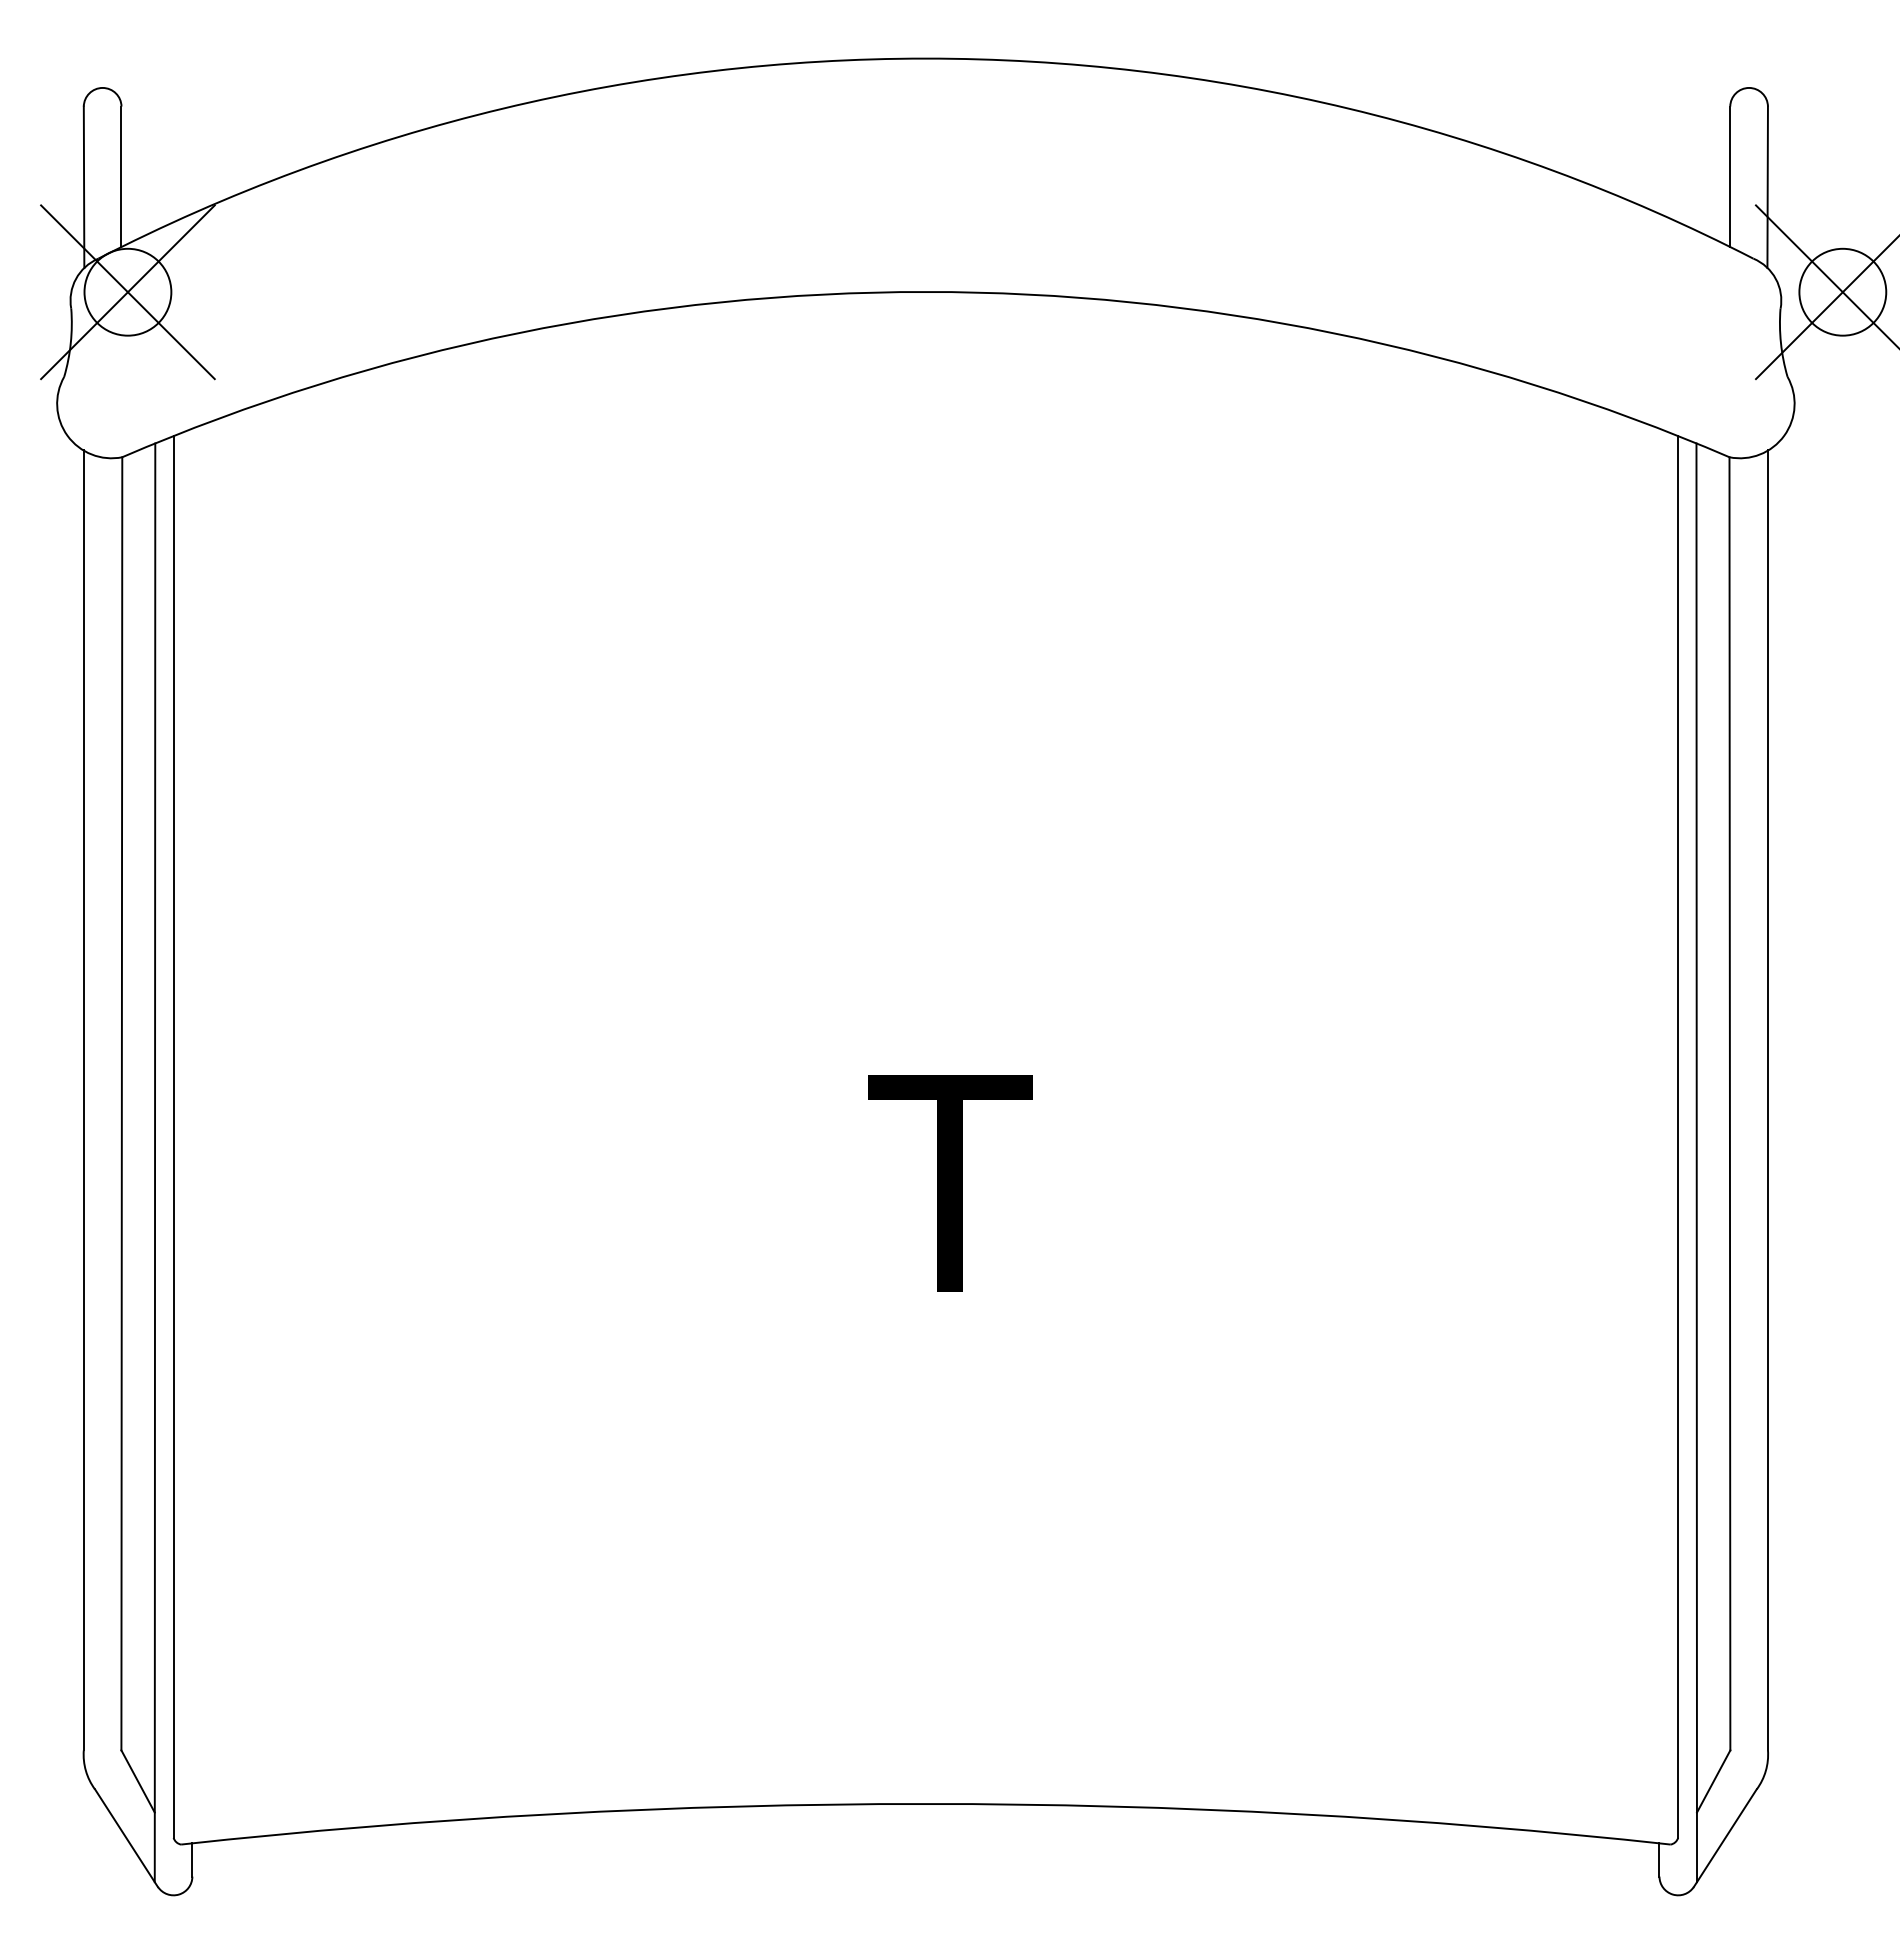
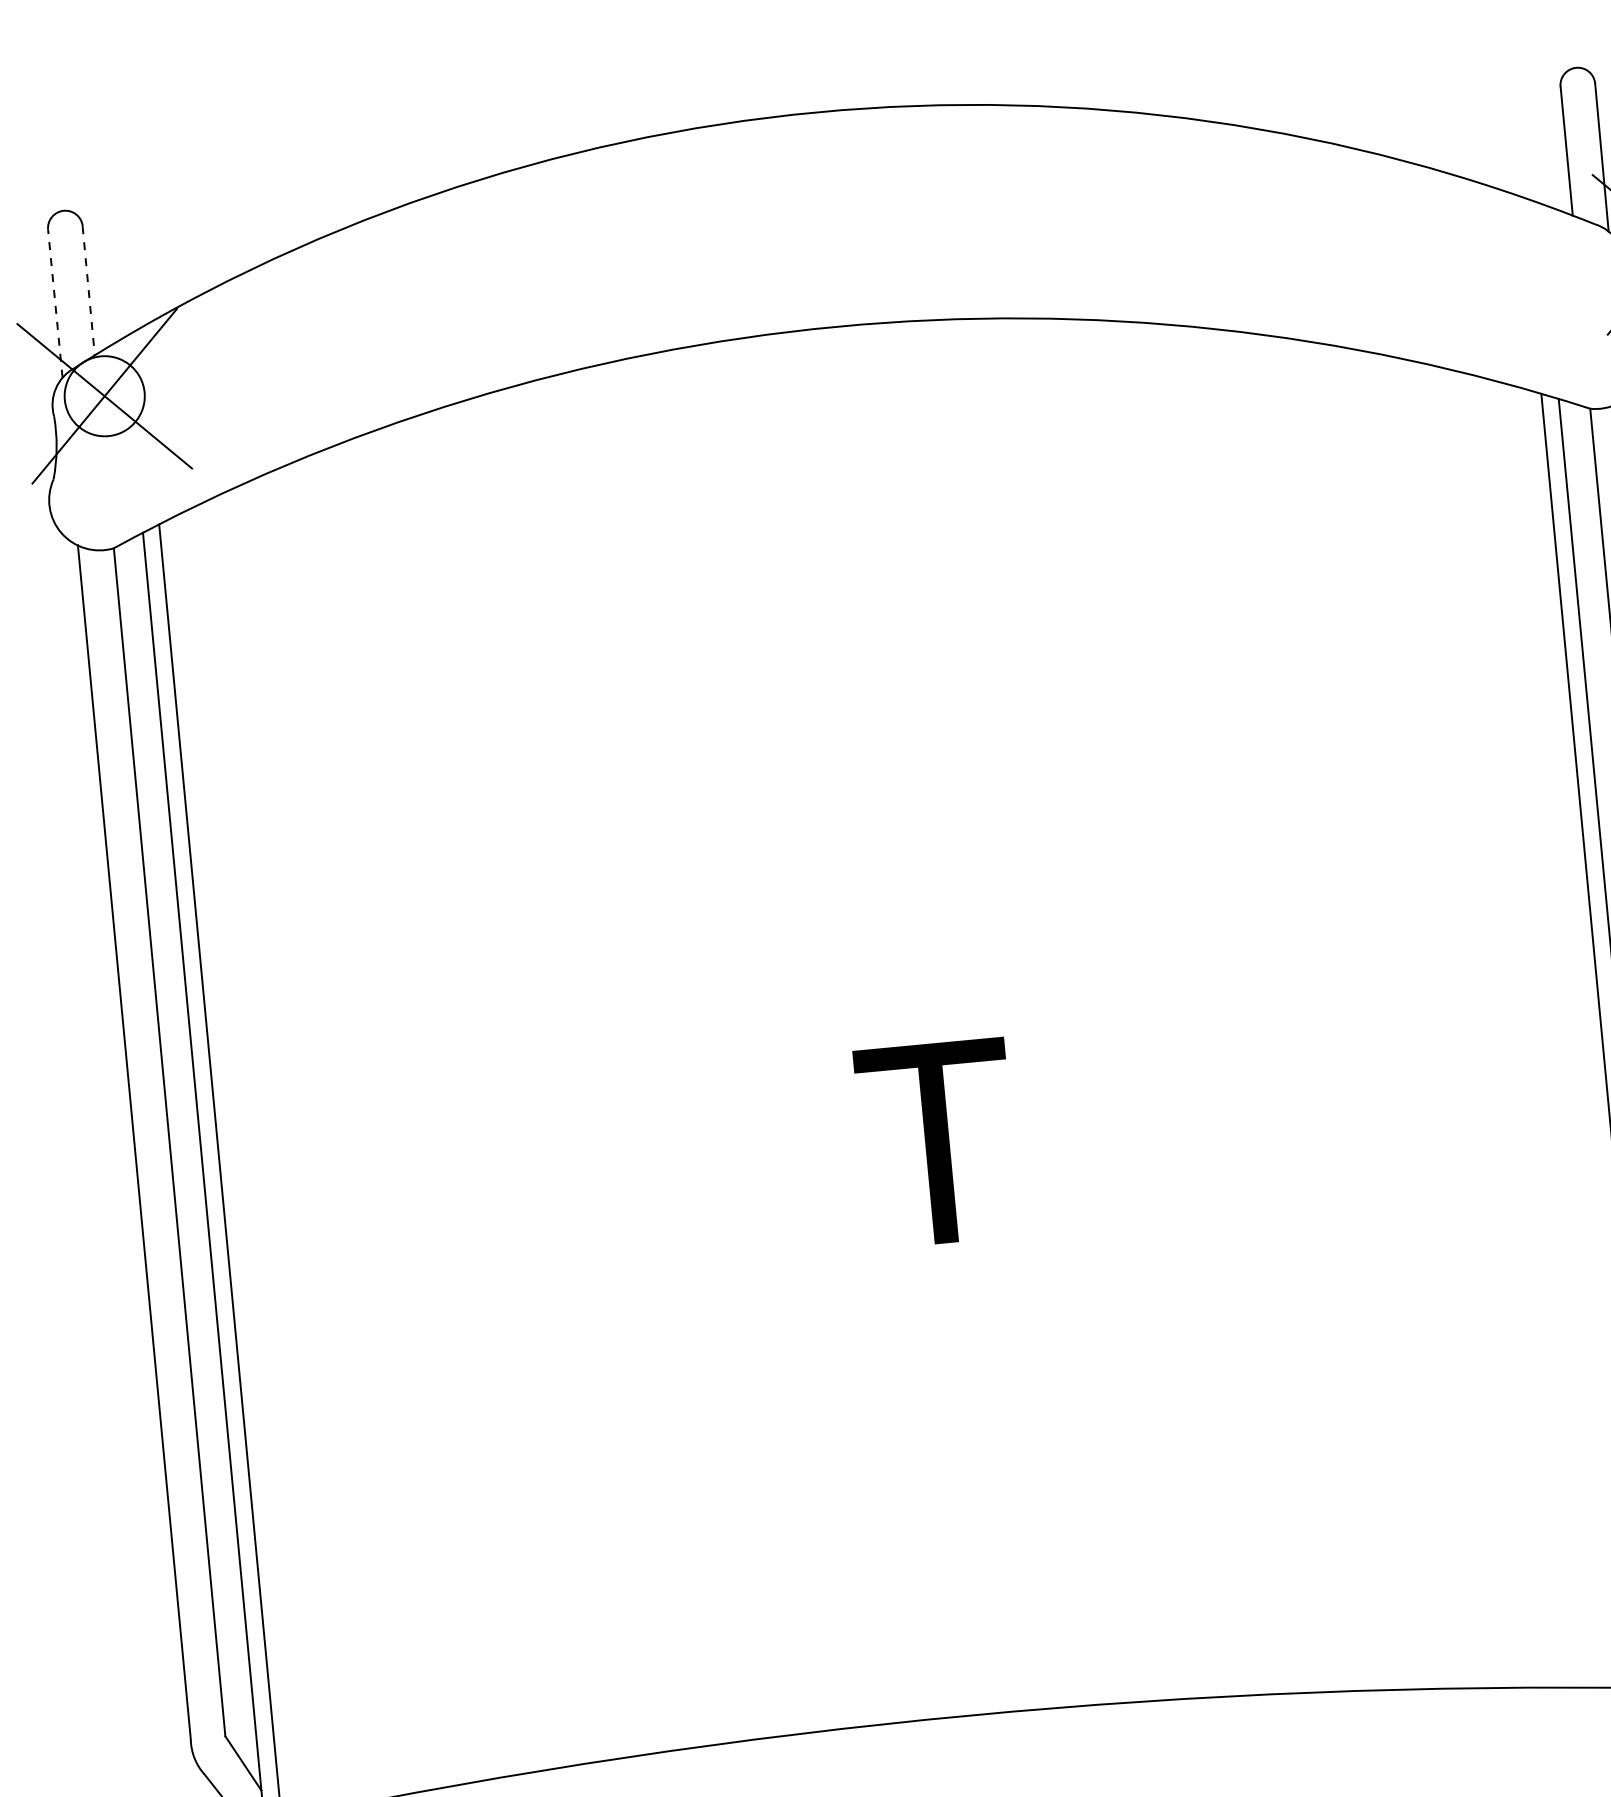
line: (121, 177) -> (88, 291), solid -> dashed
line: (84, 187) -> (55, 303), solid -> dashed

